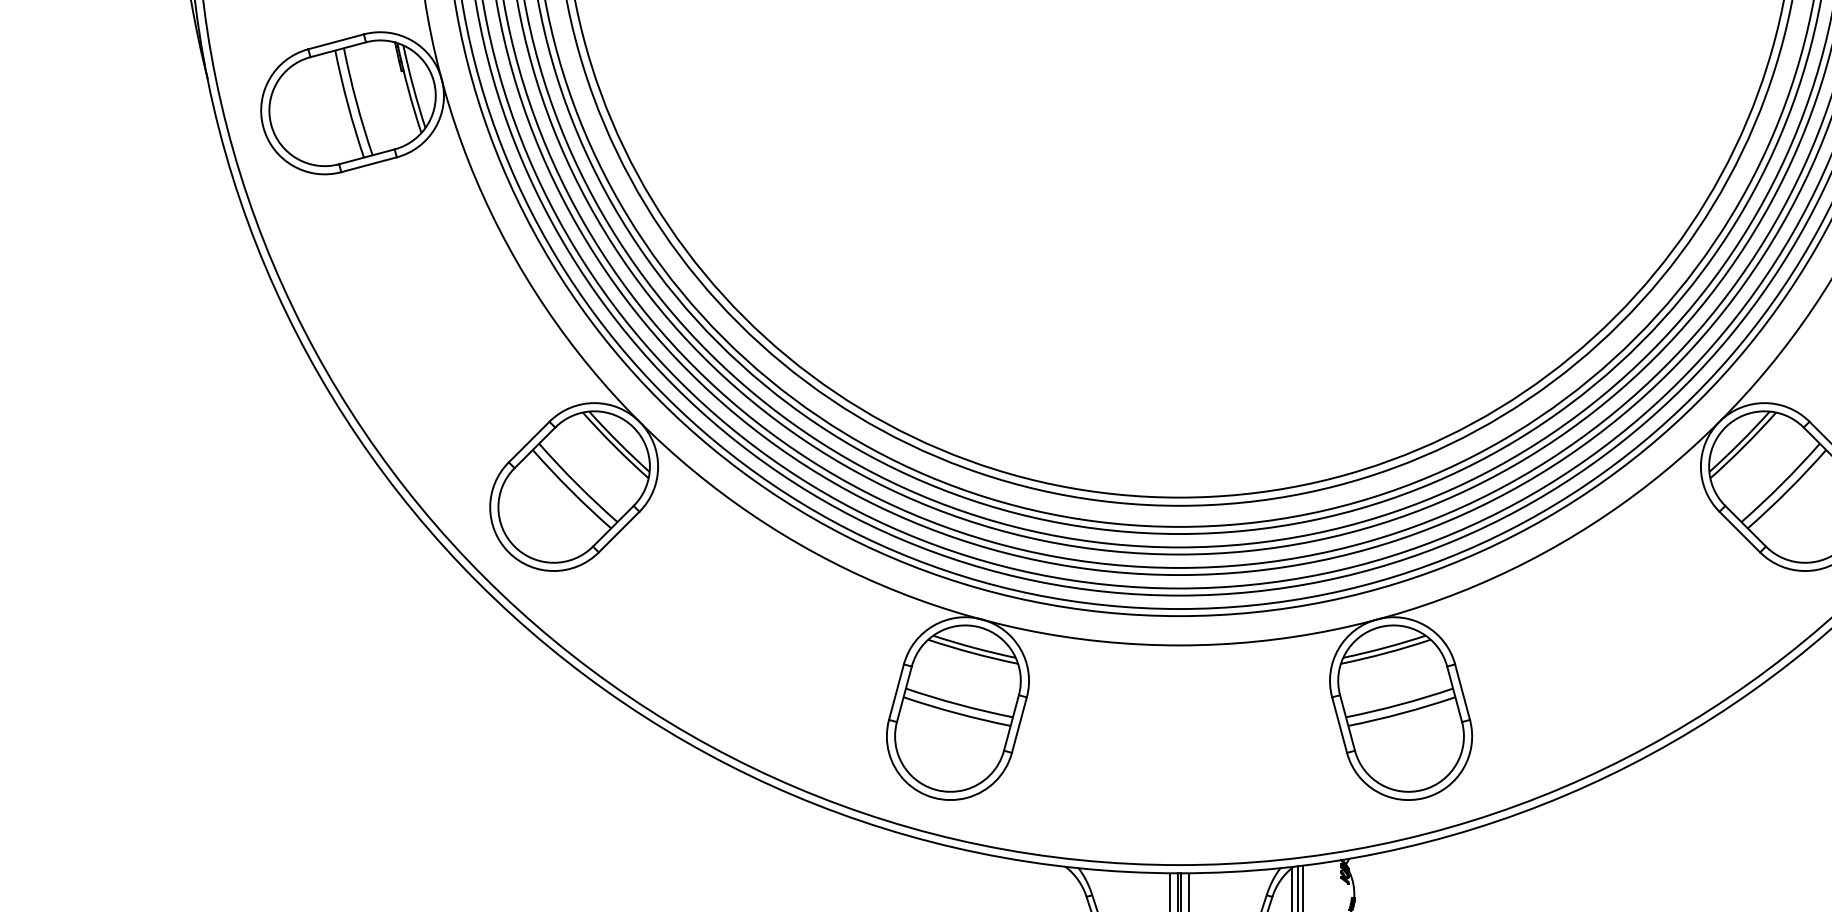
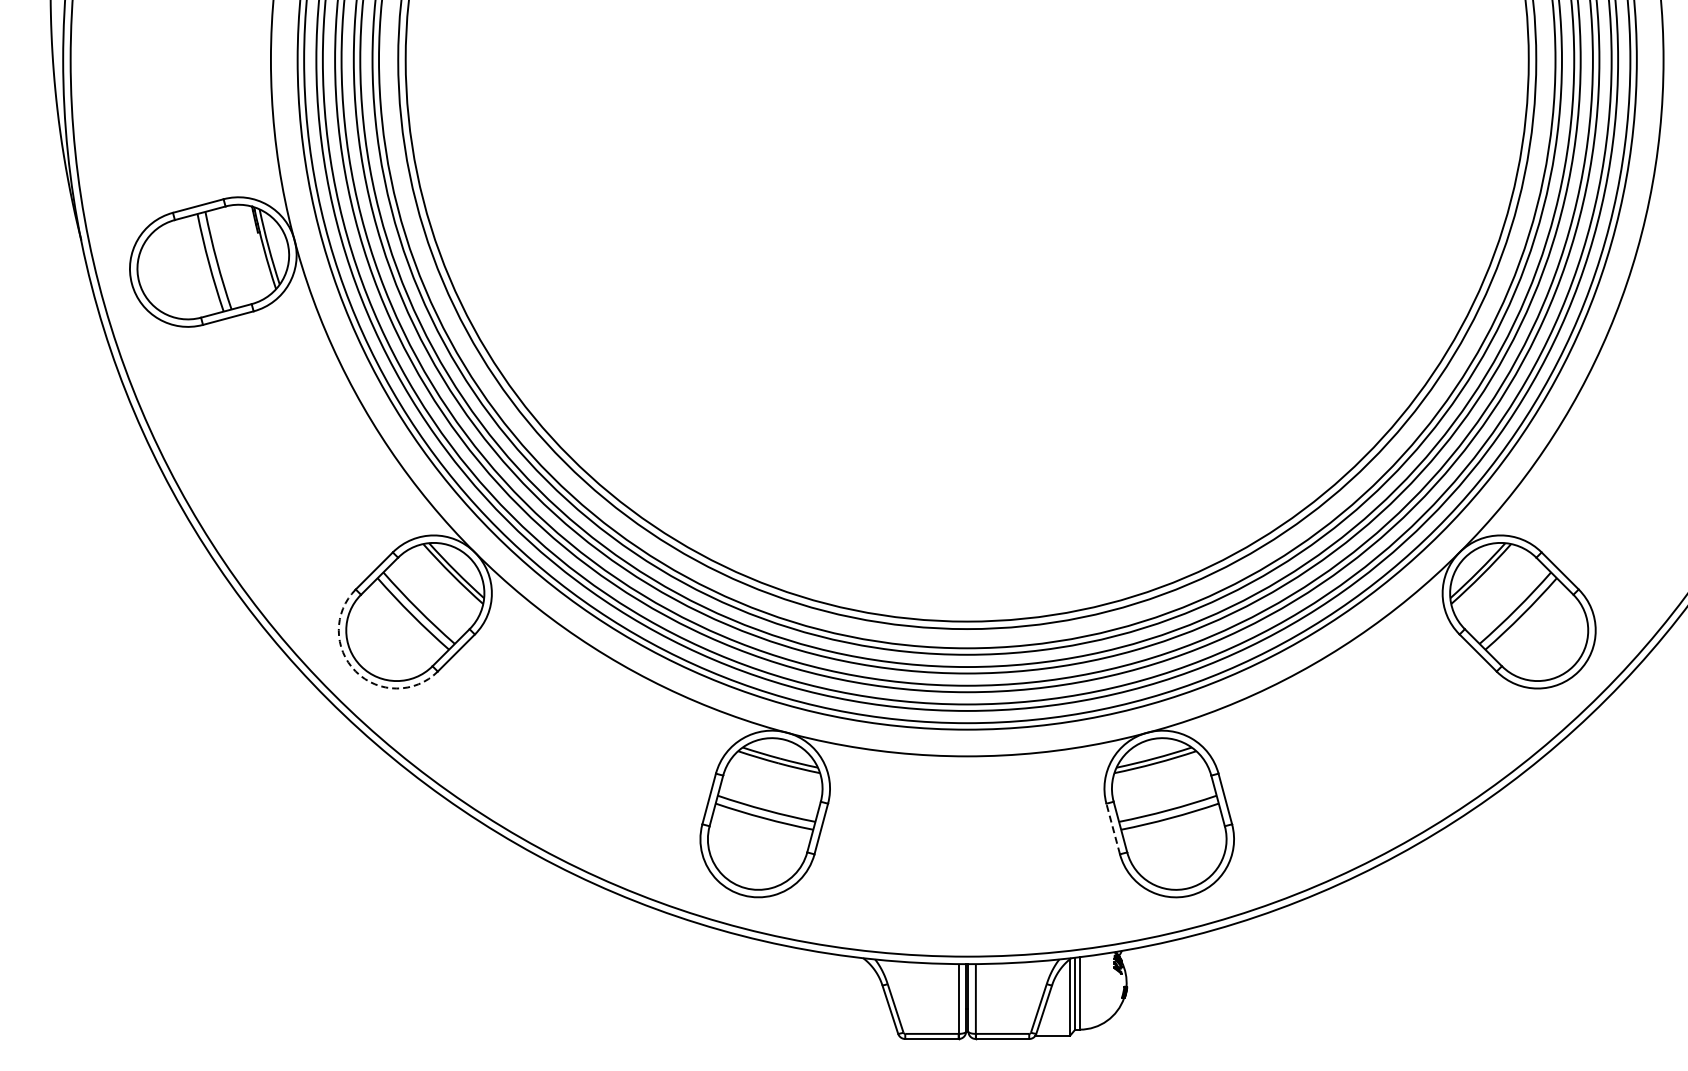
arc: (508, 552) -> (355, 671), solid -> dashed
line: (1339, 724) -> (1113, 828), solid -> dashed

